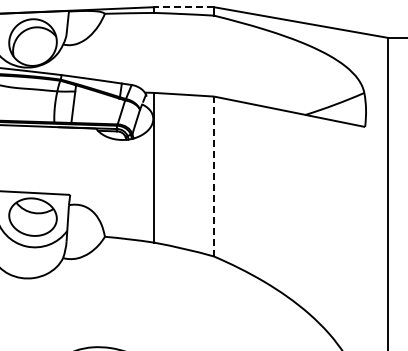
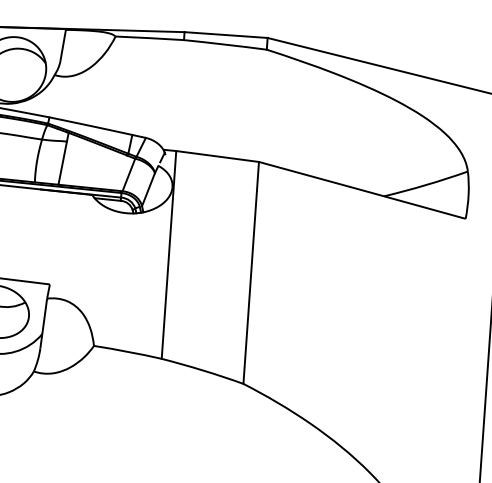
line: (184, 7) -> (226, 35), dashed -> solid
line: (214, 176) -> (251, 272), dashed -> solid

